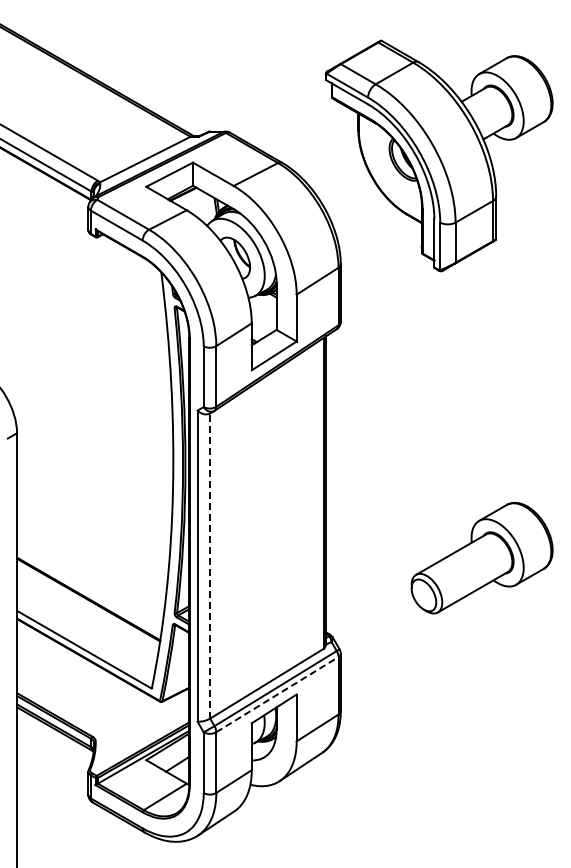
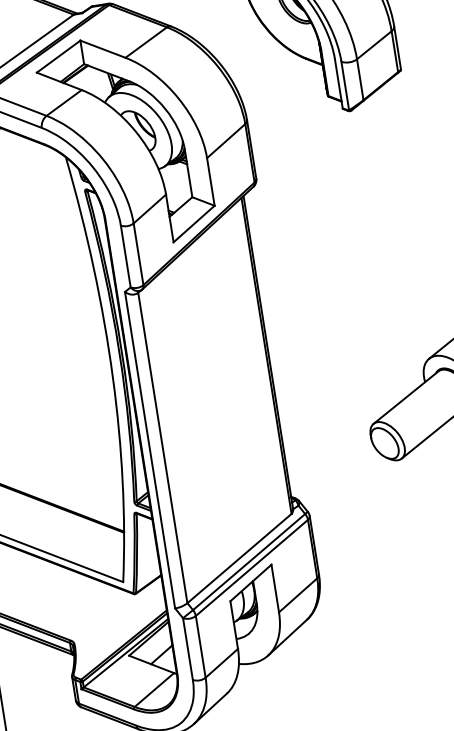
line: (210, 565) -> (163, 447), dashed -> solid
line: (277, 694) -> (251, 567), dashed -> solid

